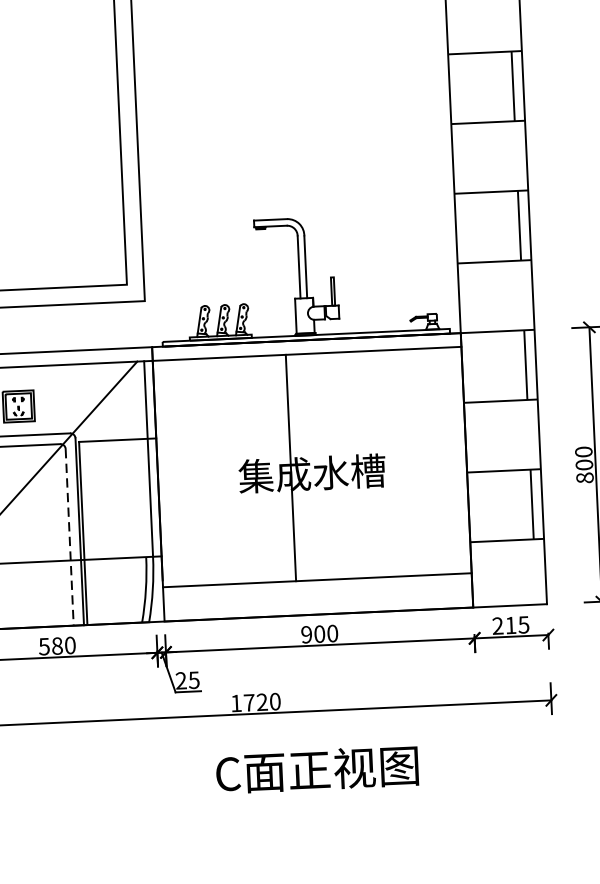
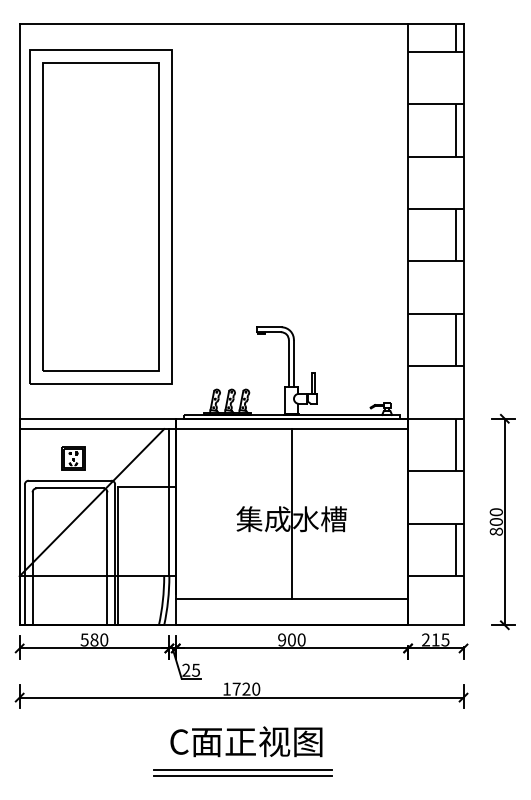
line: (290, 468) -> (291, 514), moved
line: (69, 538) -> (107, 559), dashed -> solid
text: (317, 769) -> (246, 741), moved
line: (261, 810) -> (242, 770), added
line: (262, 818) -> (242, 776), added

